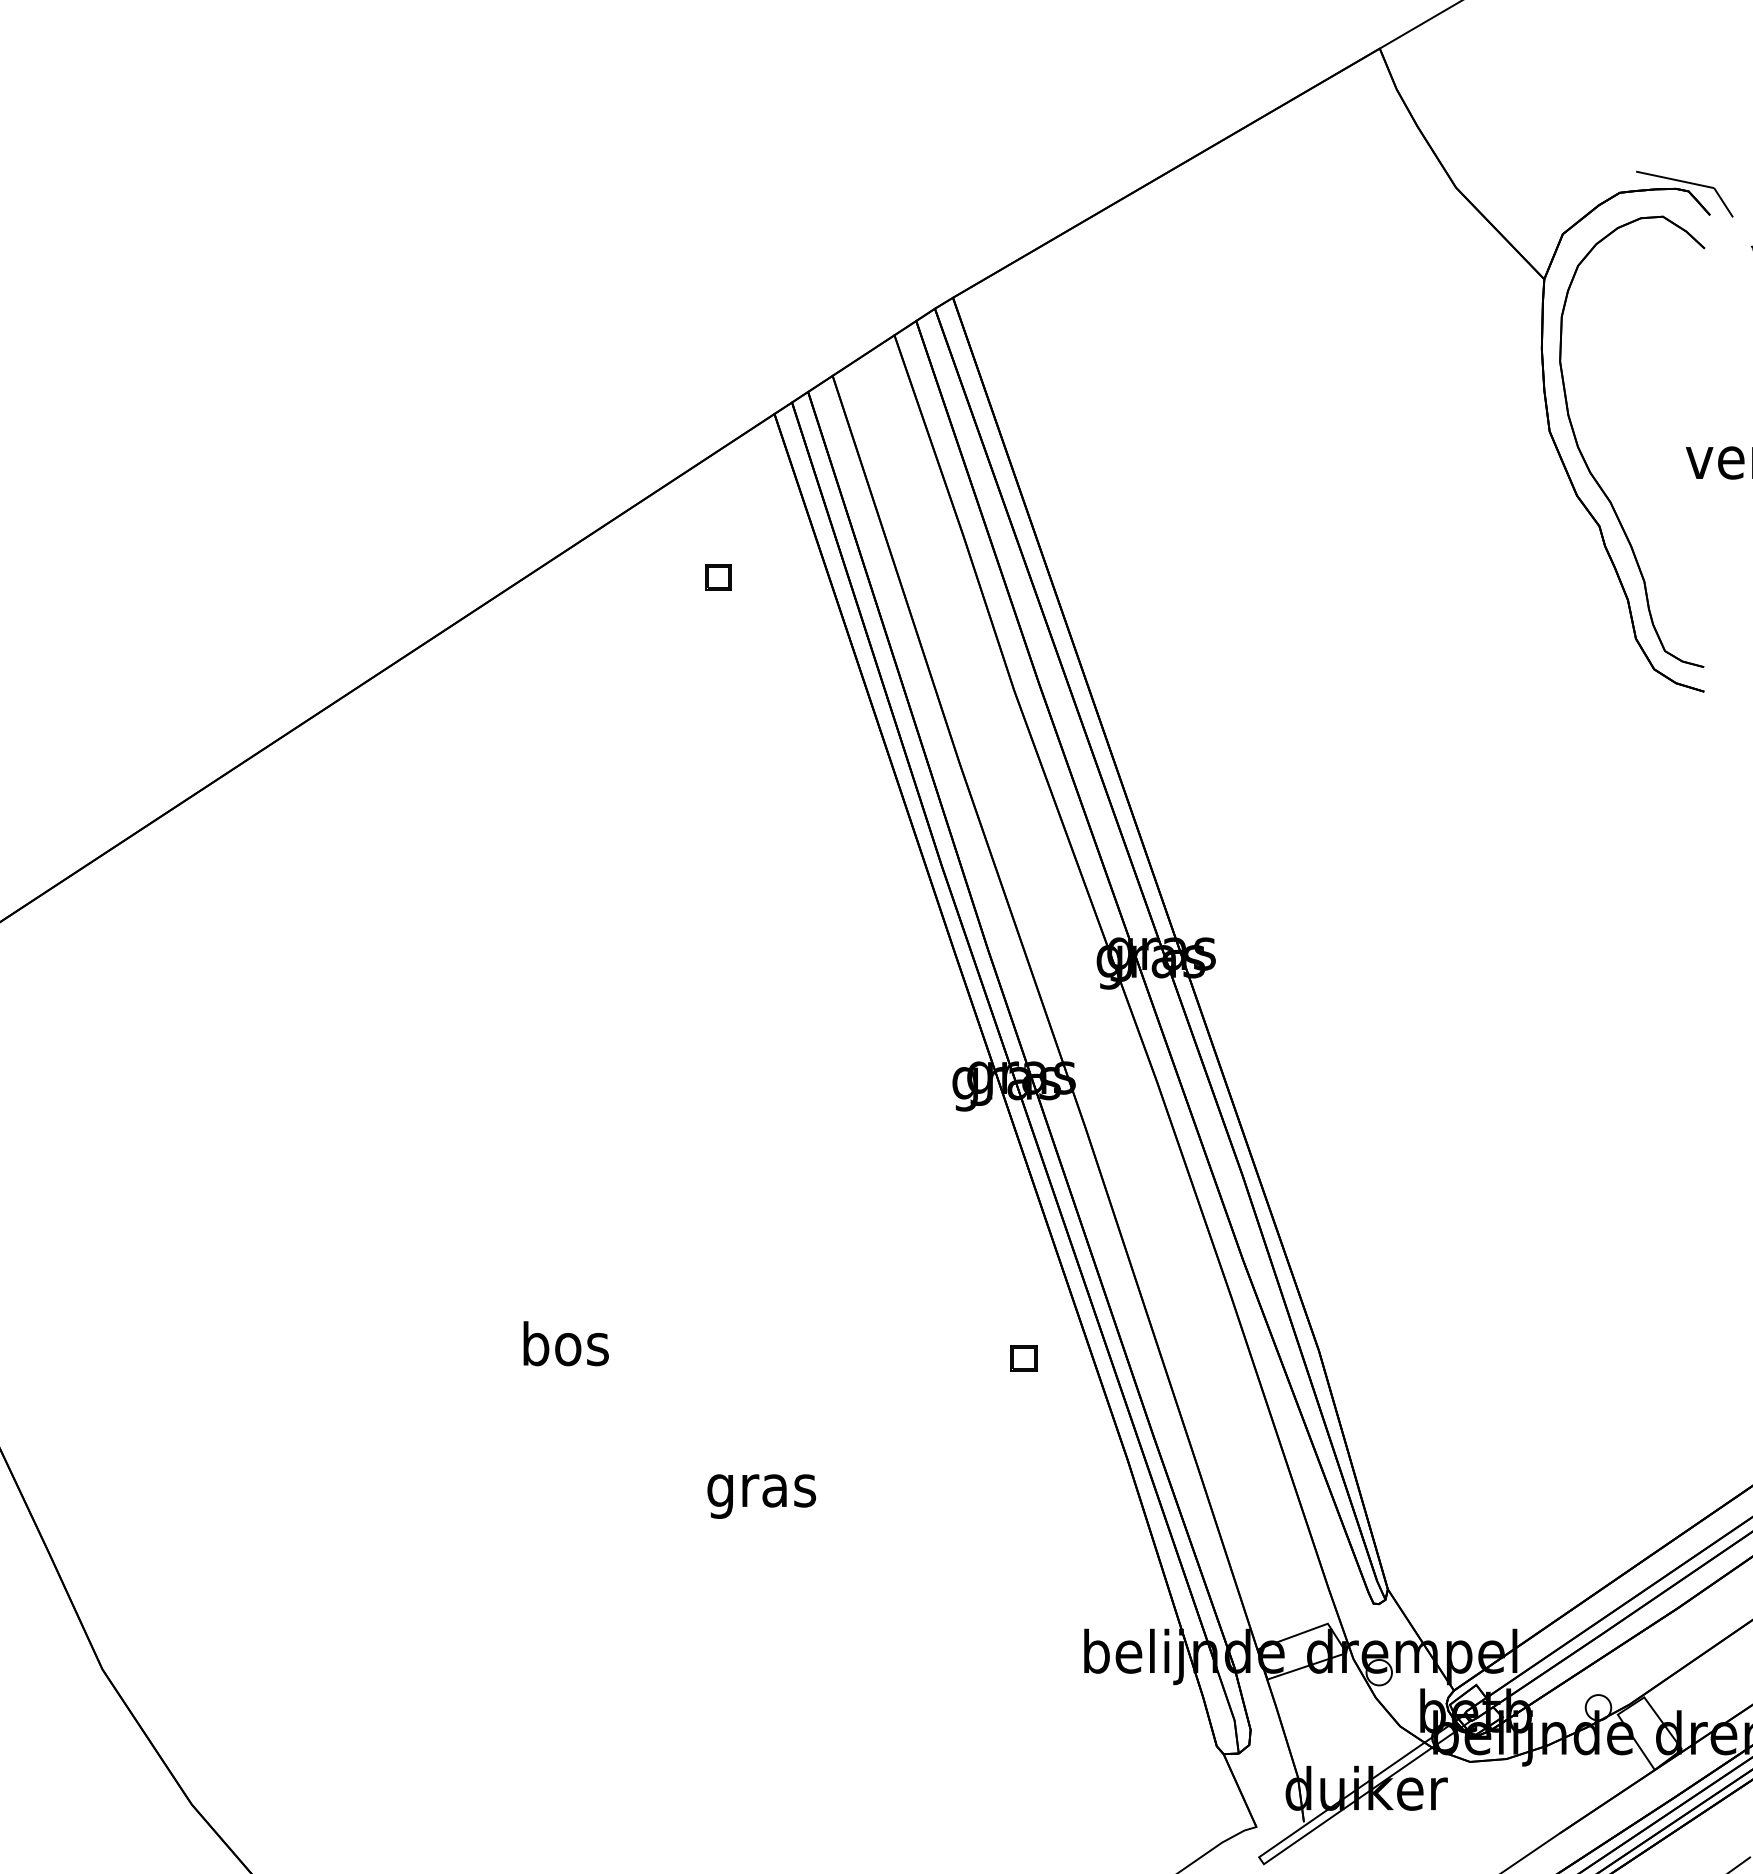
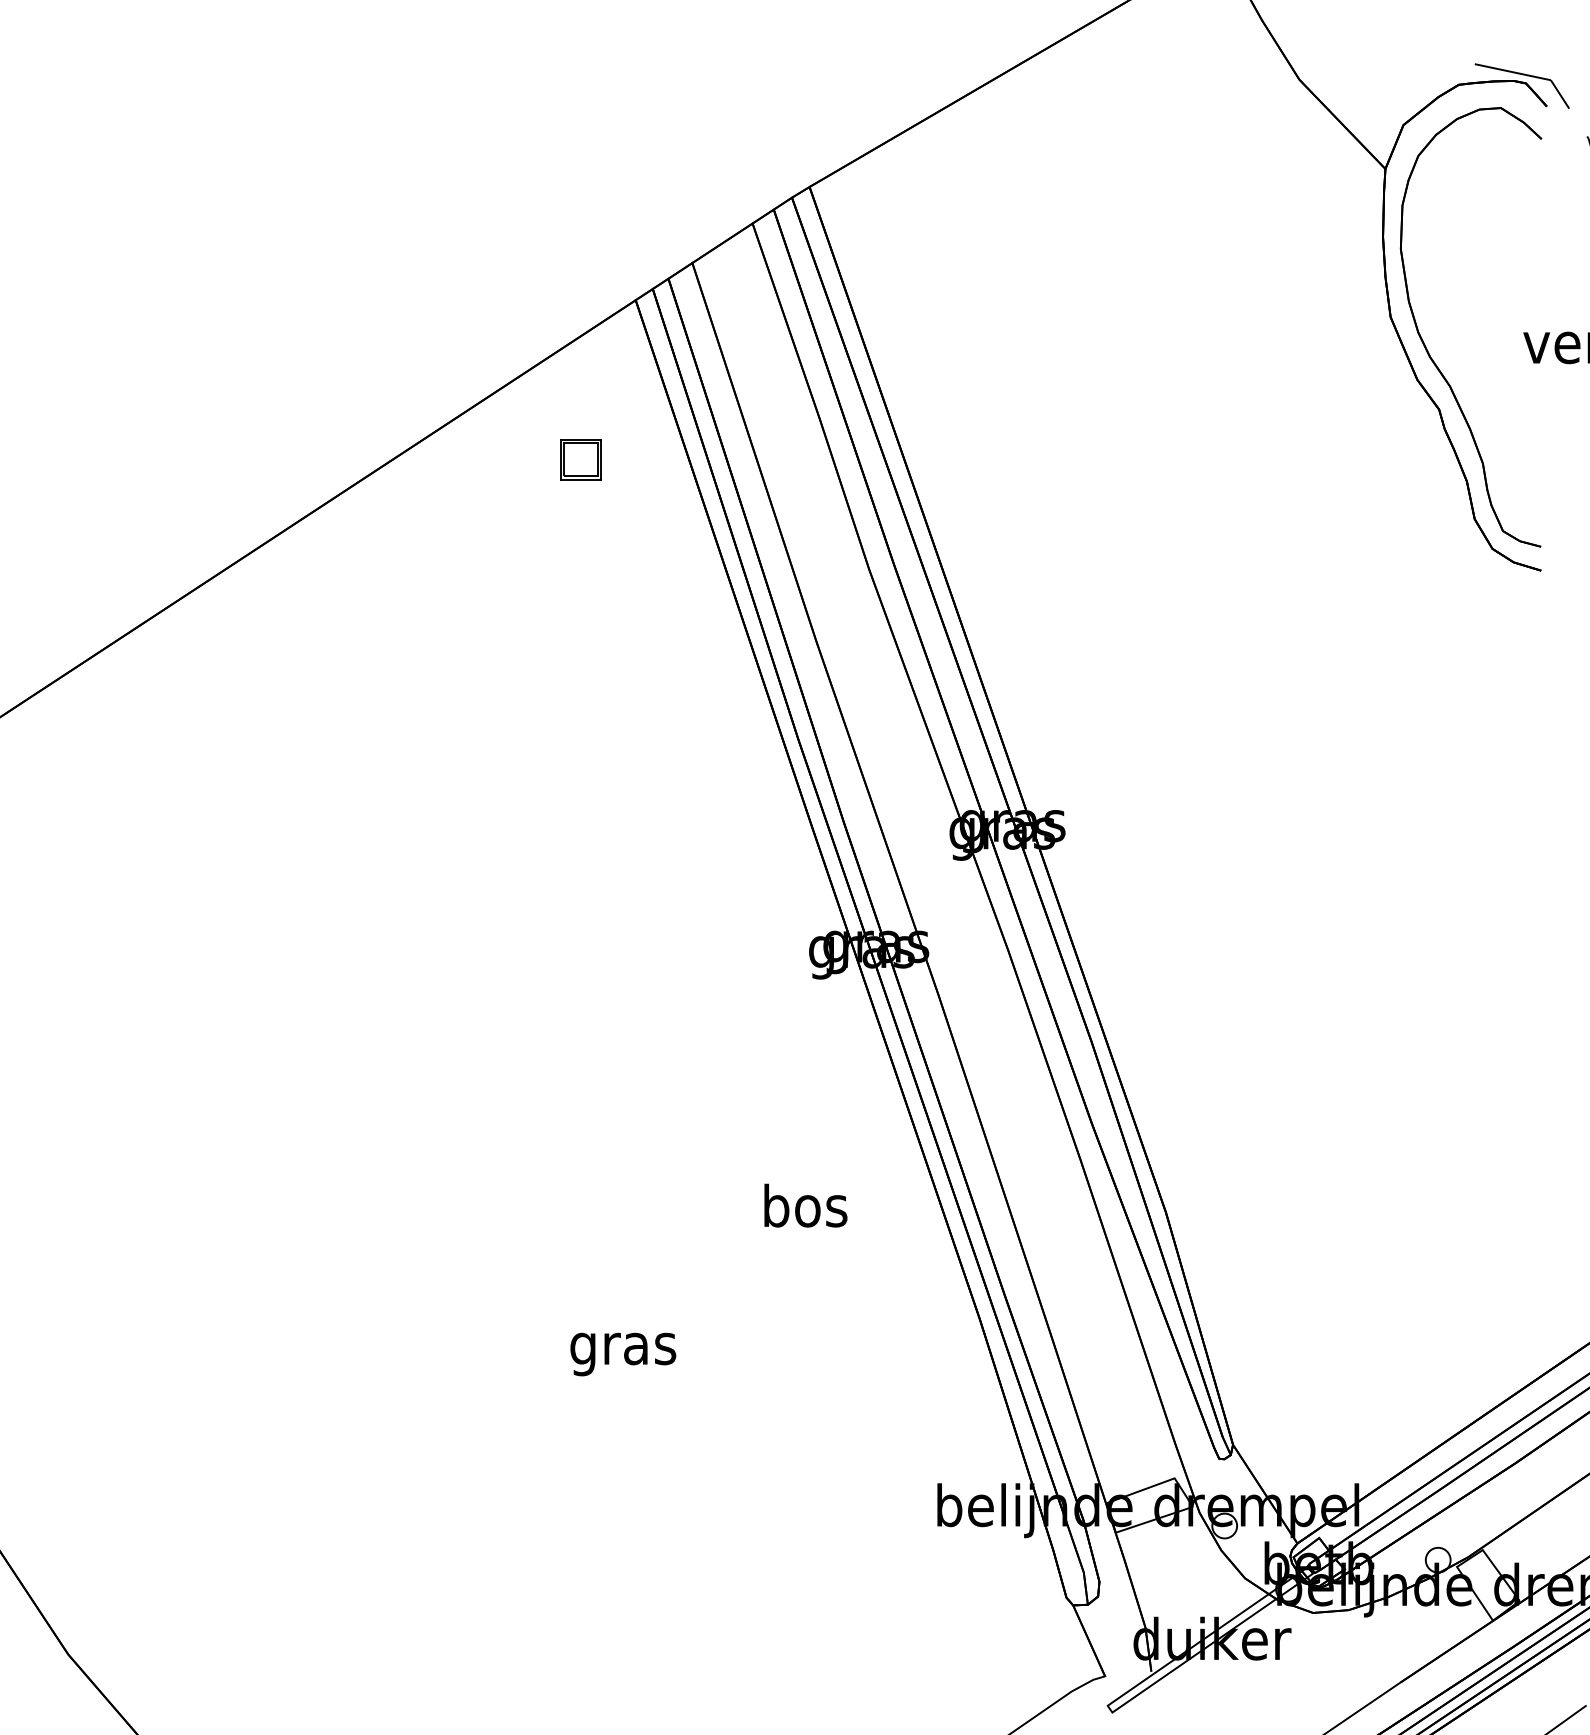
part: (718, 577) -> (581, 459), size x1.6
text: (565, 1343) -> (805, 1205), moved
part: (1023, 1358) -> (878, 1220), removed

